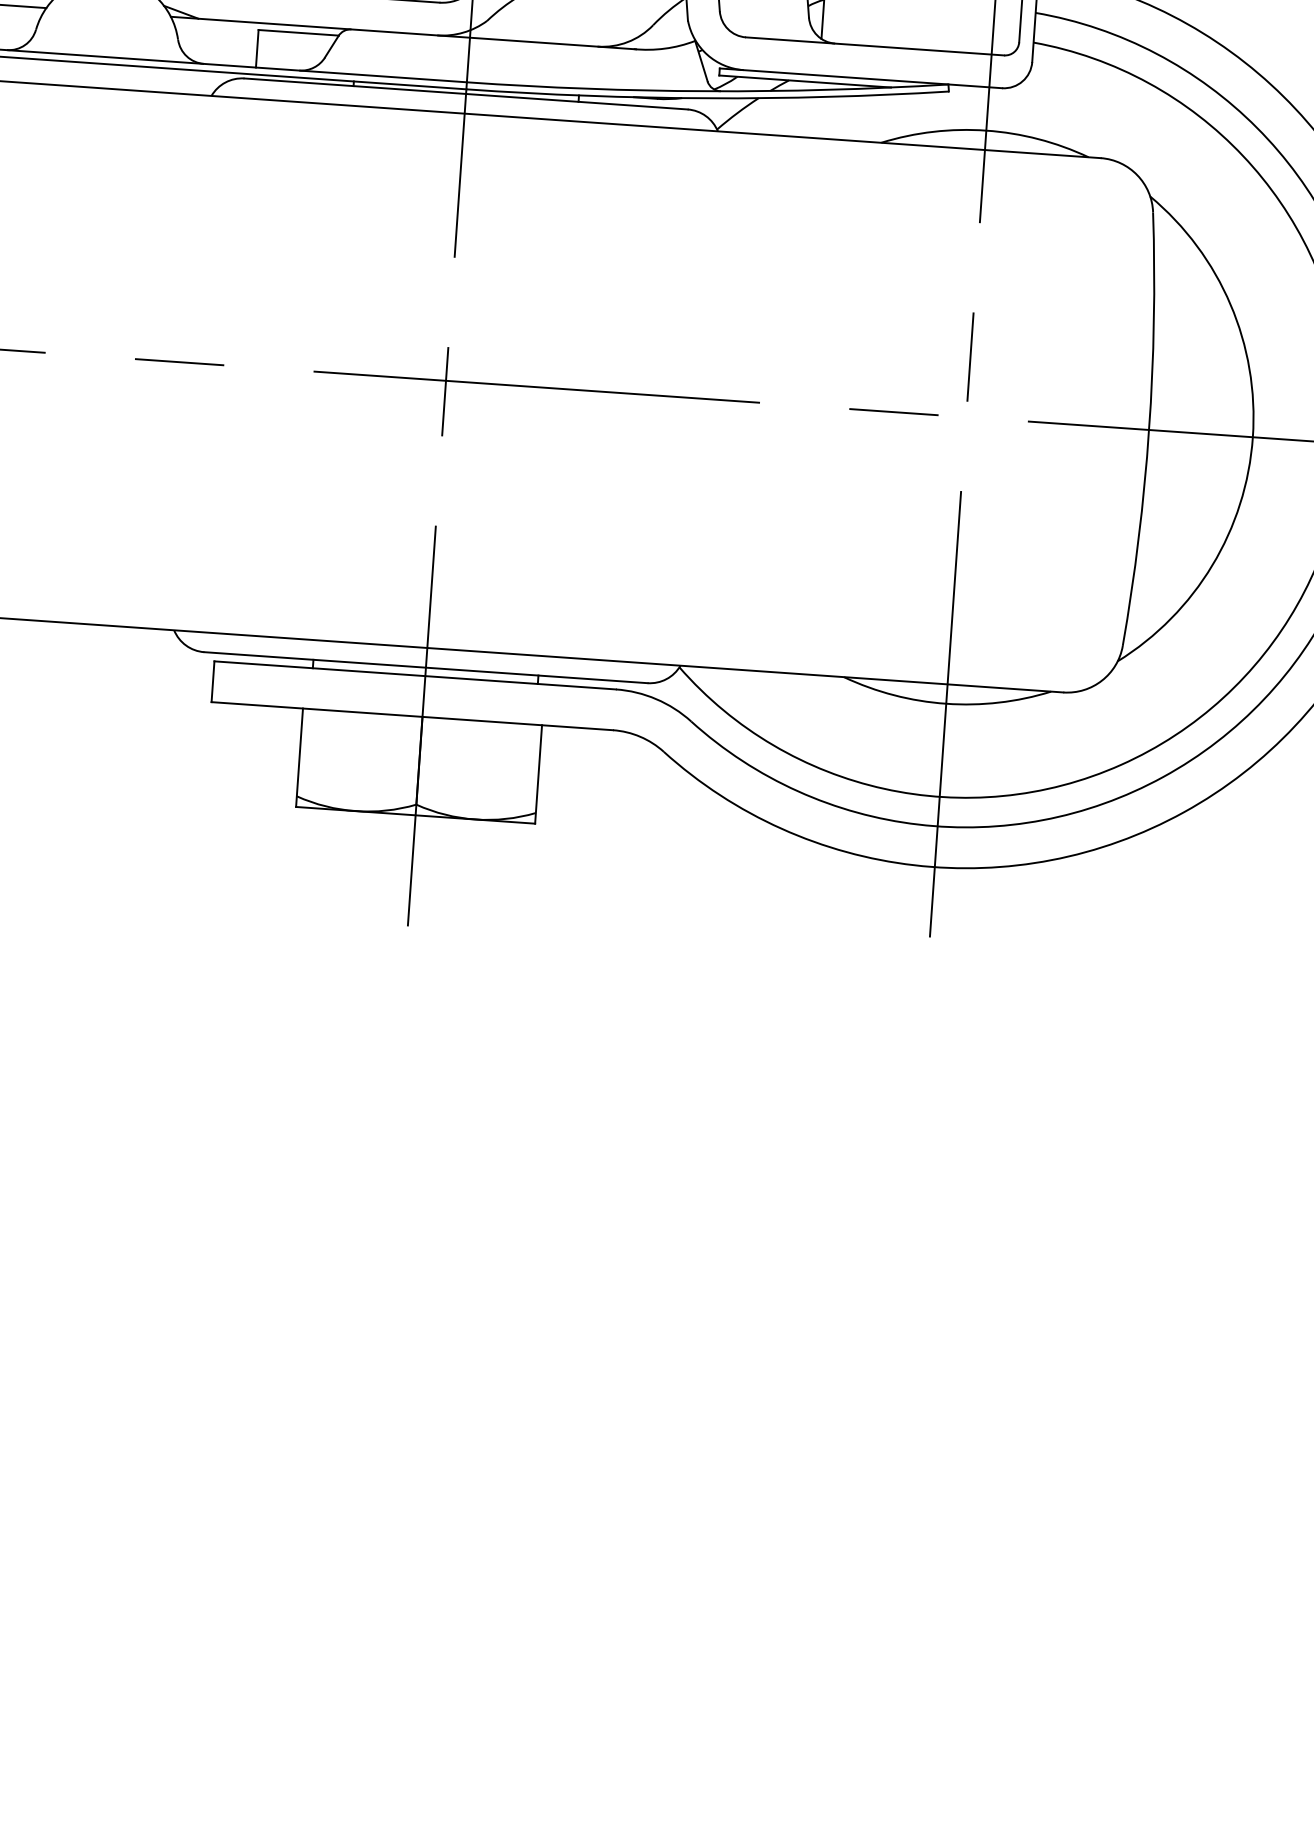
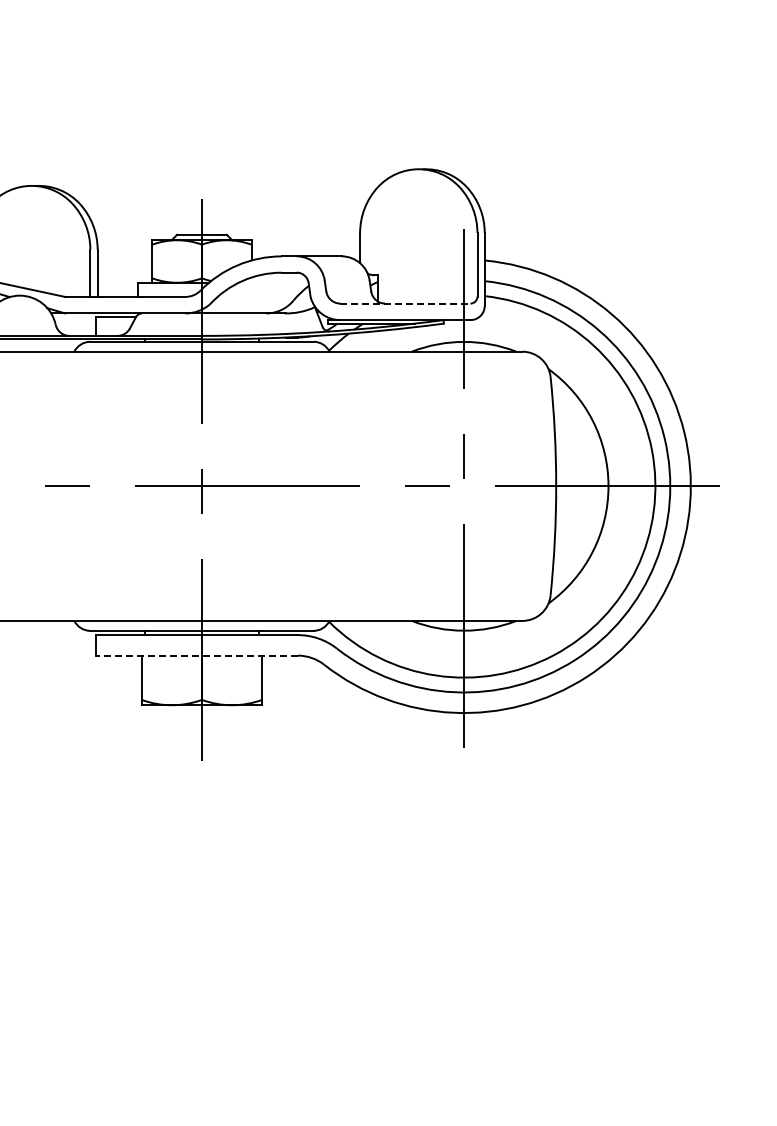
line: (875, 46) -> (405, 303), solid -> dashed
line: (411, 715) -> (196, 655), solid -> dashed

